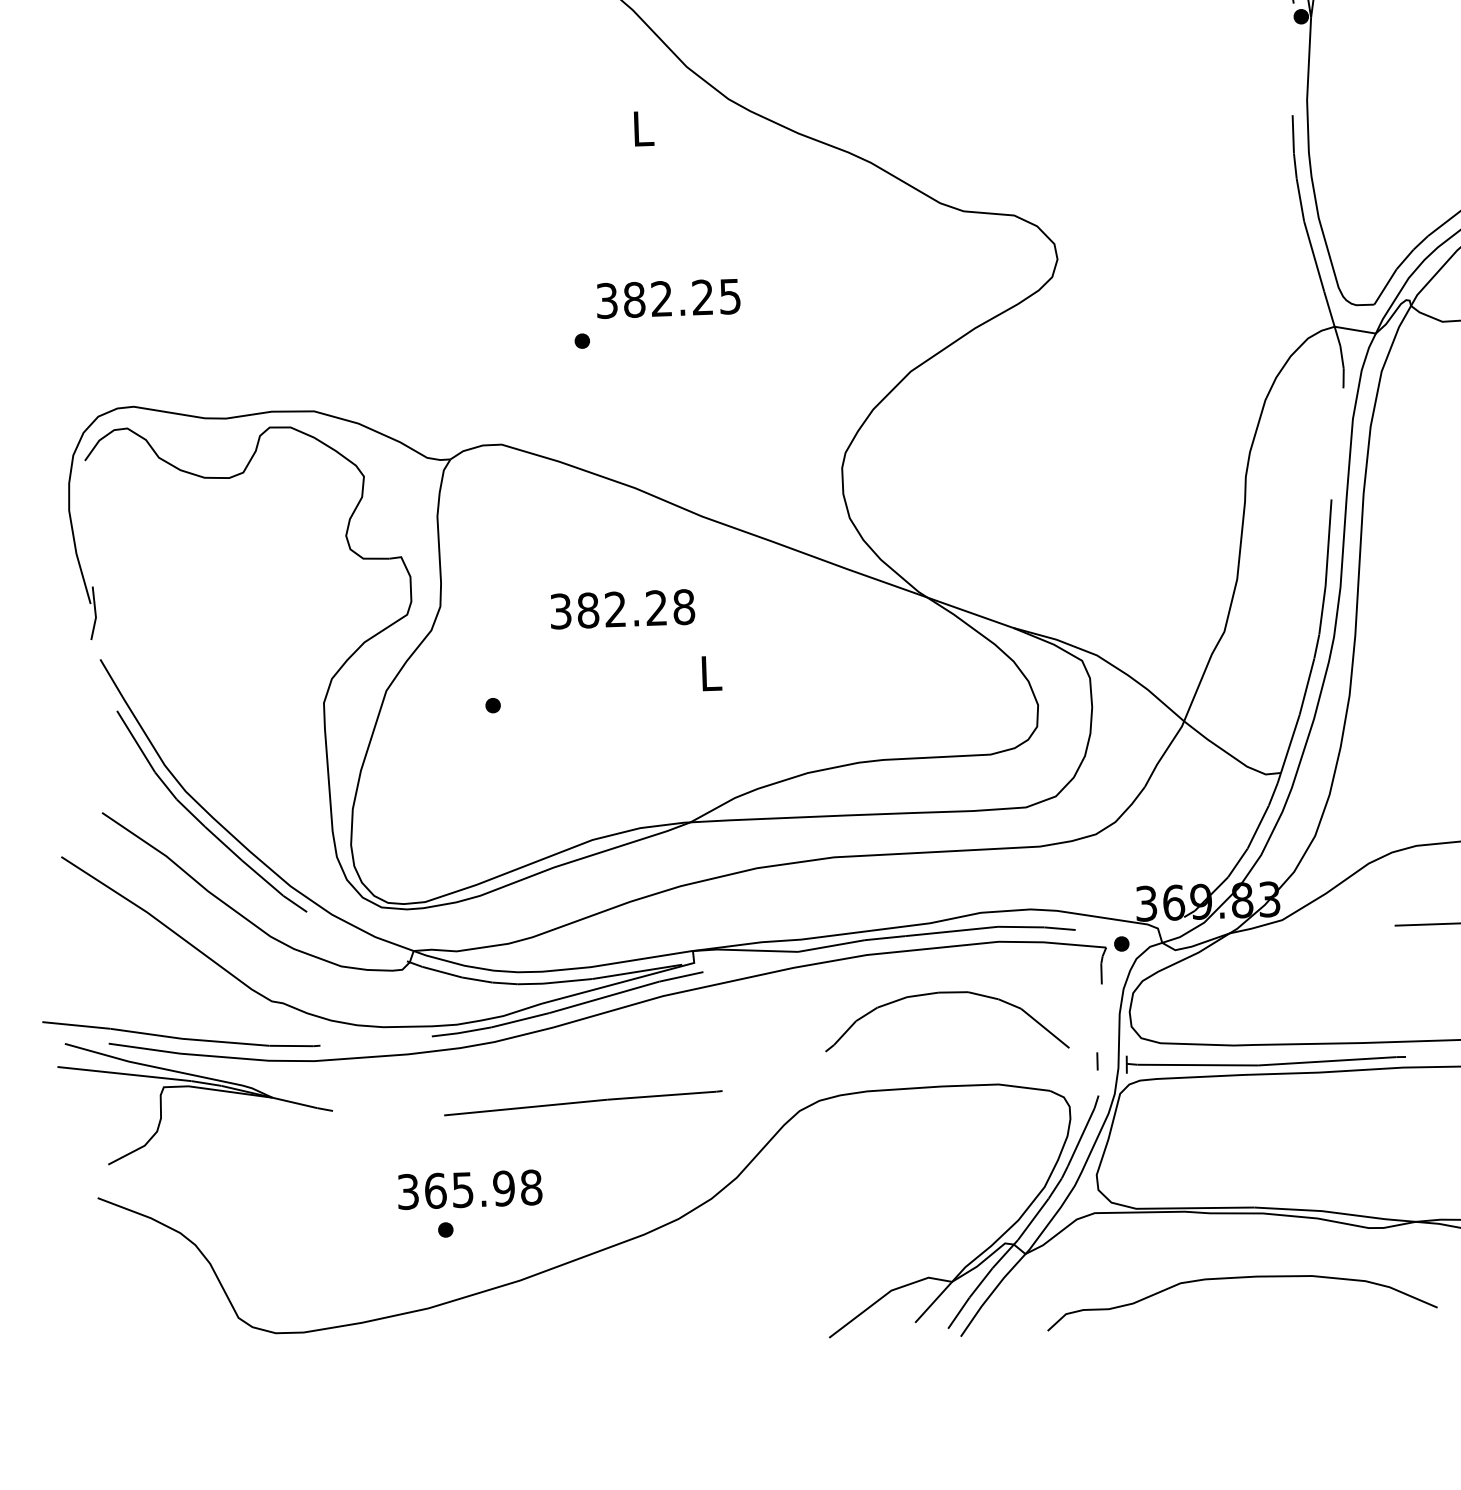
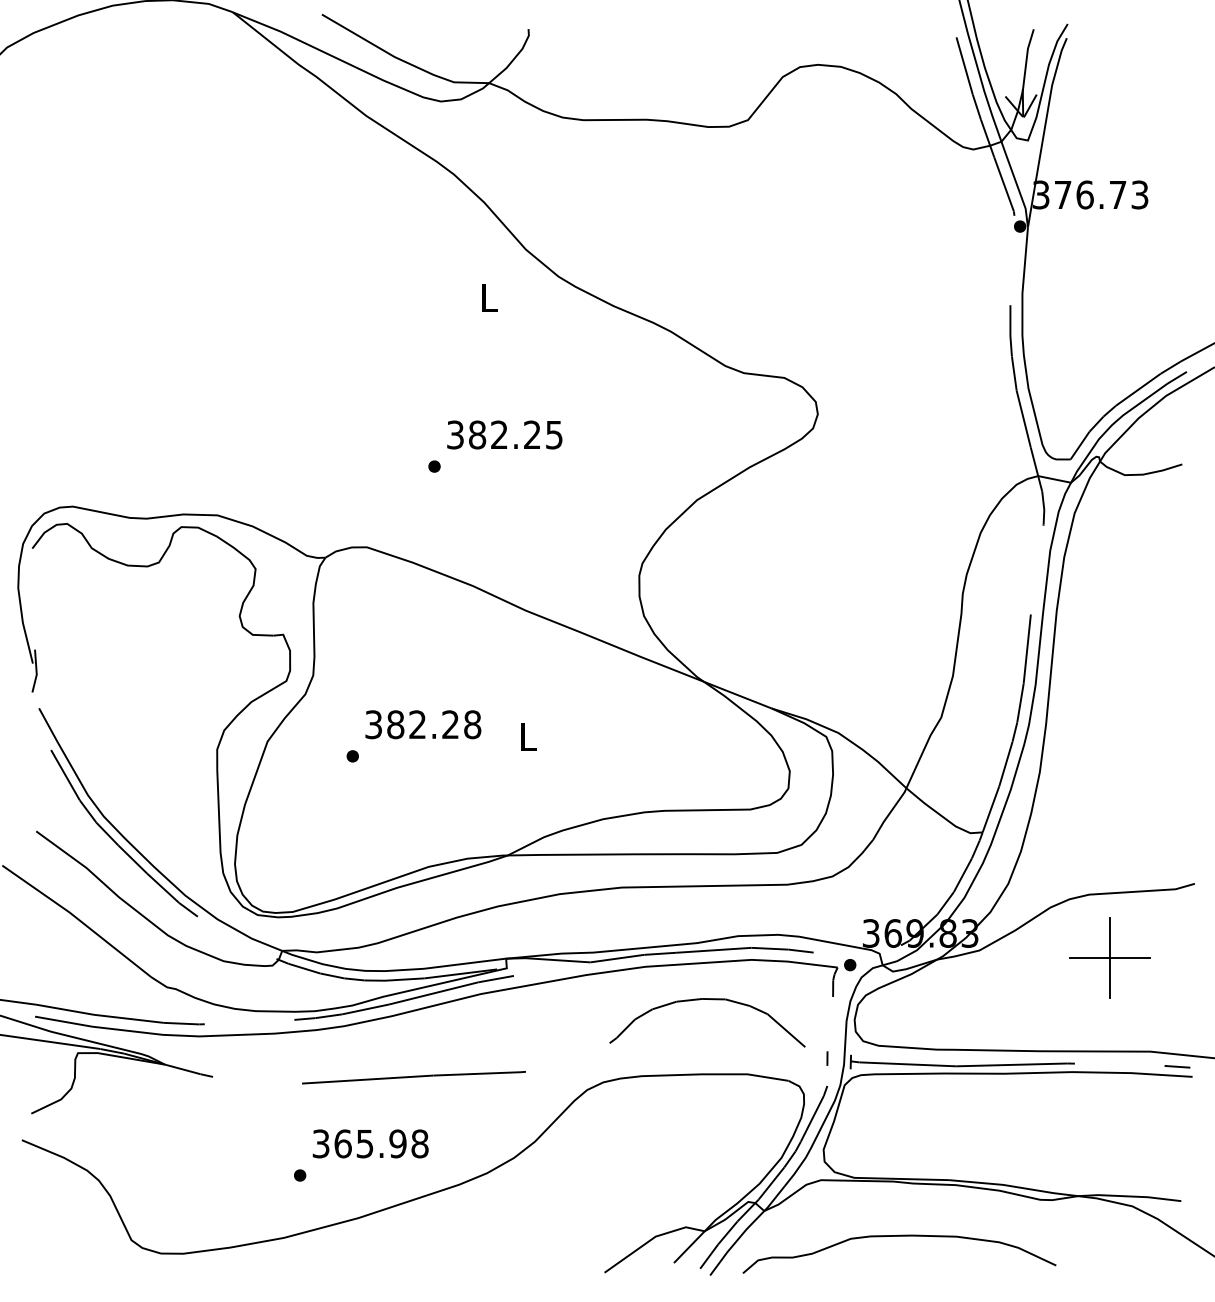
text: (622, 609) -> (423, 724), moved
line: (1445, 924) -> (1110, 958), added
text: (469, 1189) -> (370, 1143), moved
curve: (1241, 1278) -> (899, 1236), moved

